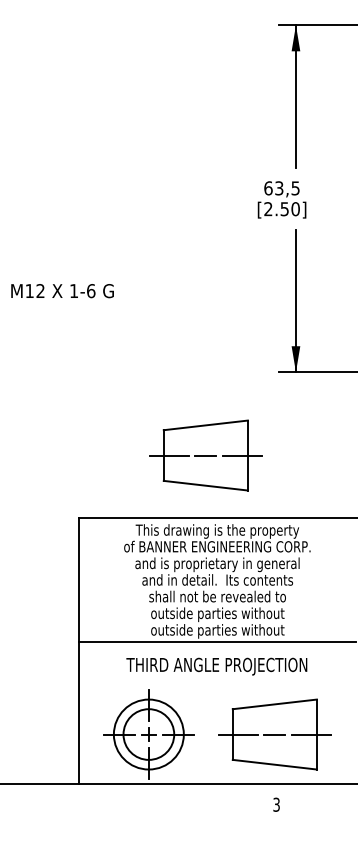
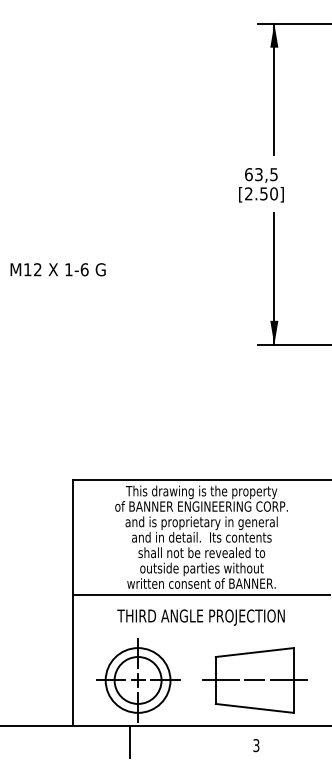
part: (205, 455) -> (190, 422), removed
text: (217, 631) -> (201, 585), outside parties without -> written consent of BANNER.
line: (139, 800) -> (129, 741), added

